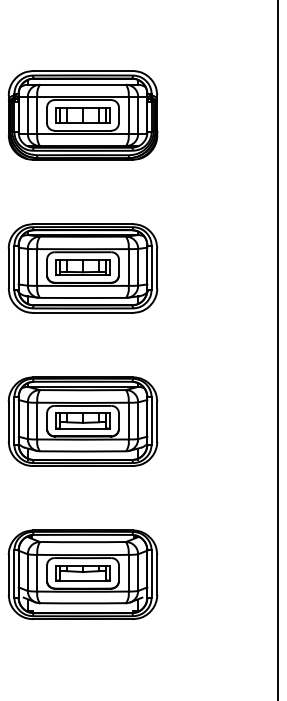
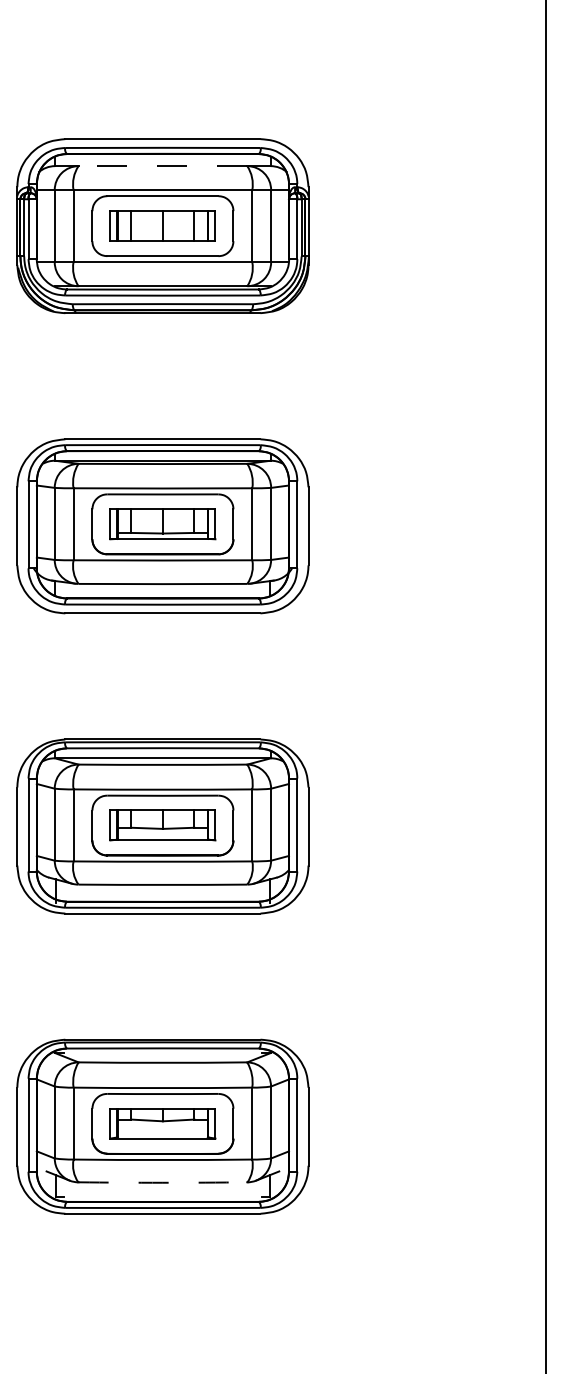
line: (82, 84) -> (161, 165), solid -> dashed
arc: (83, 603) -> (163, 1182), solid -> dashed

